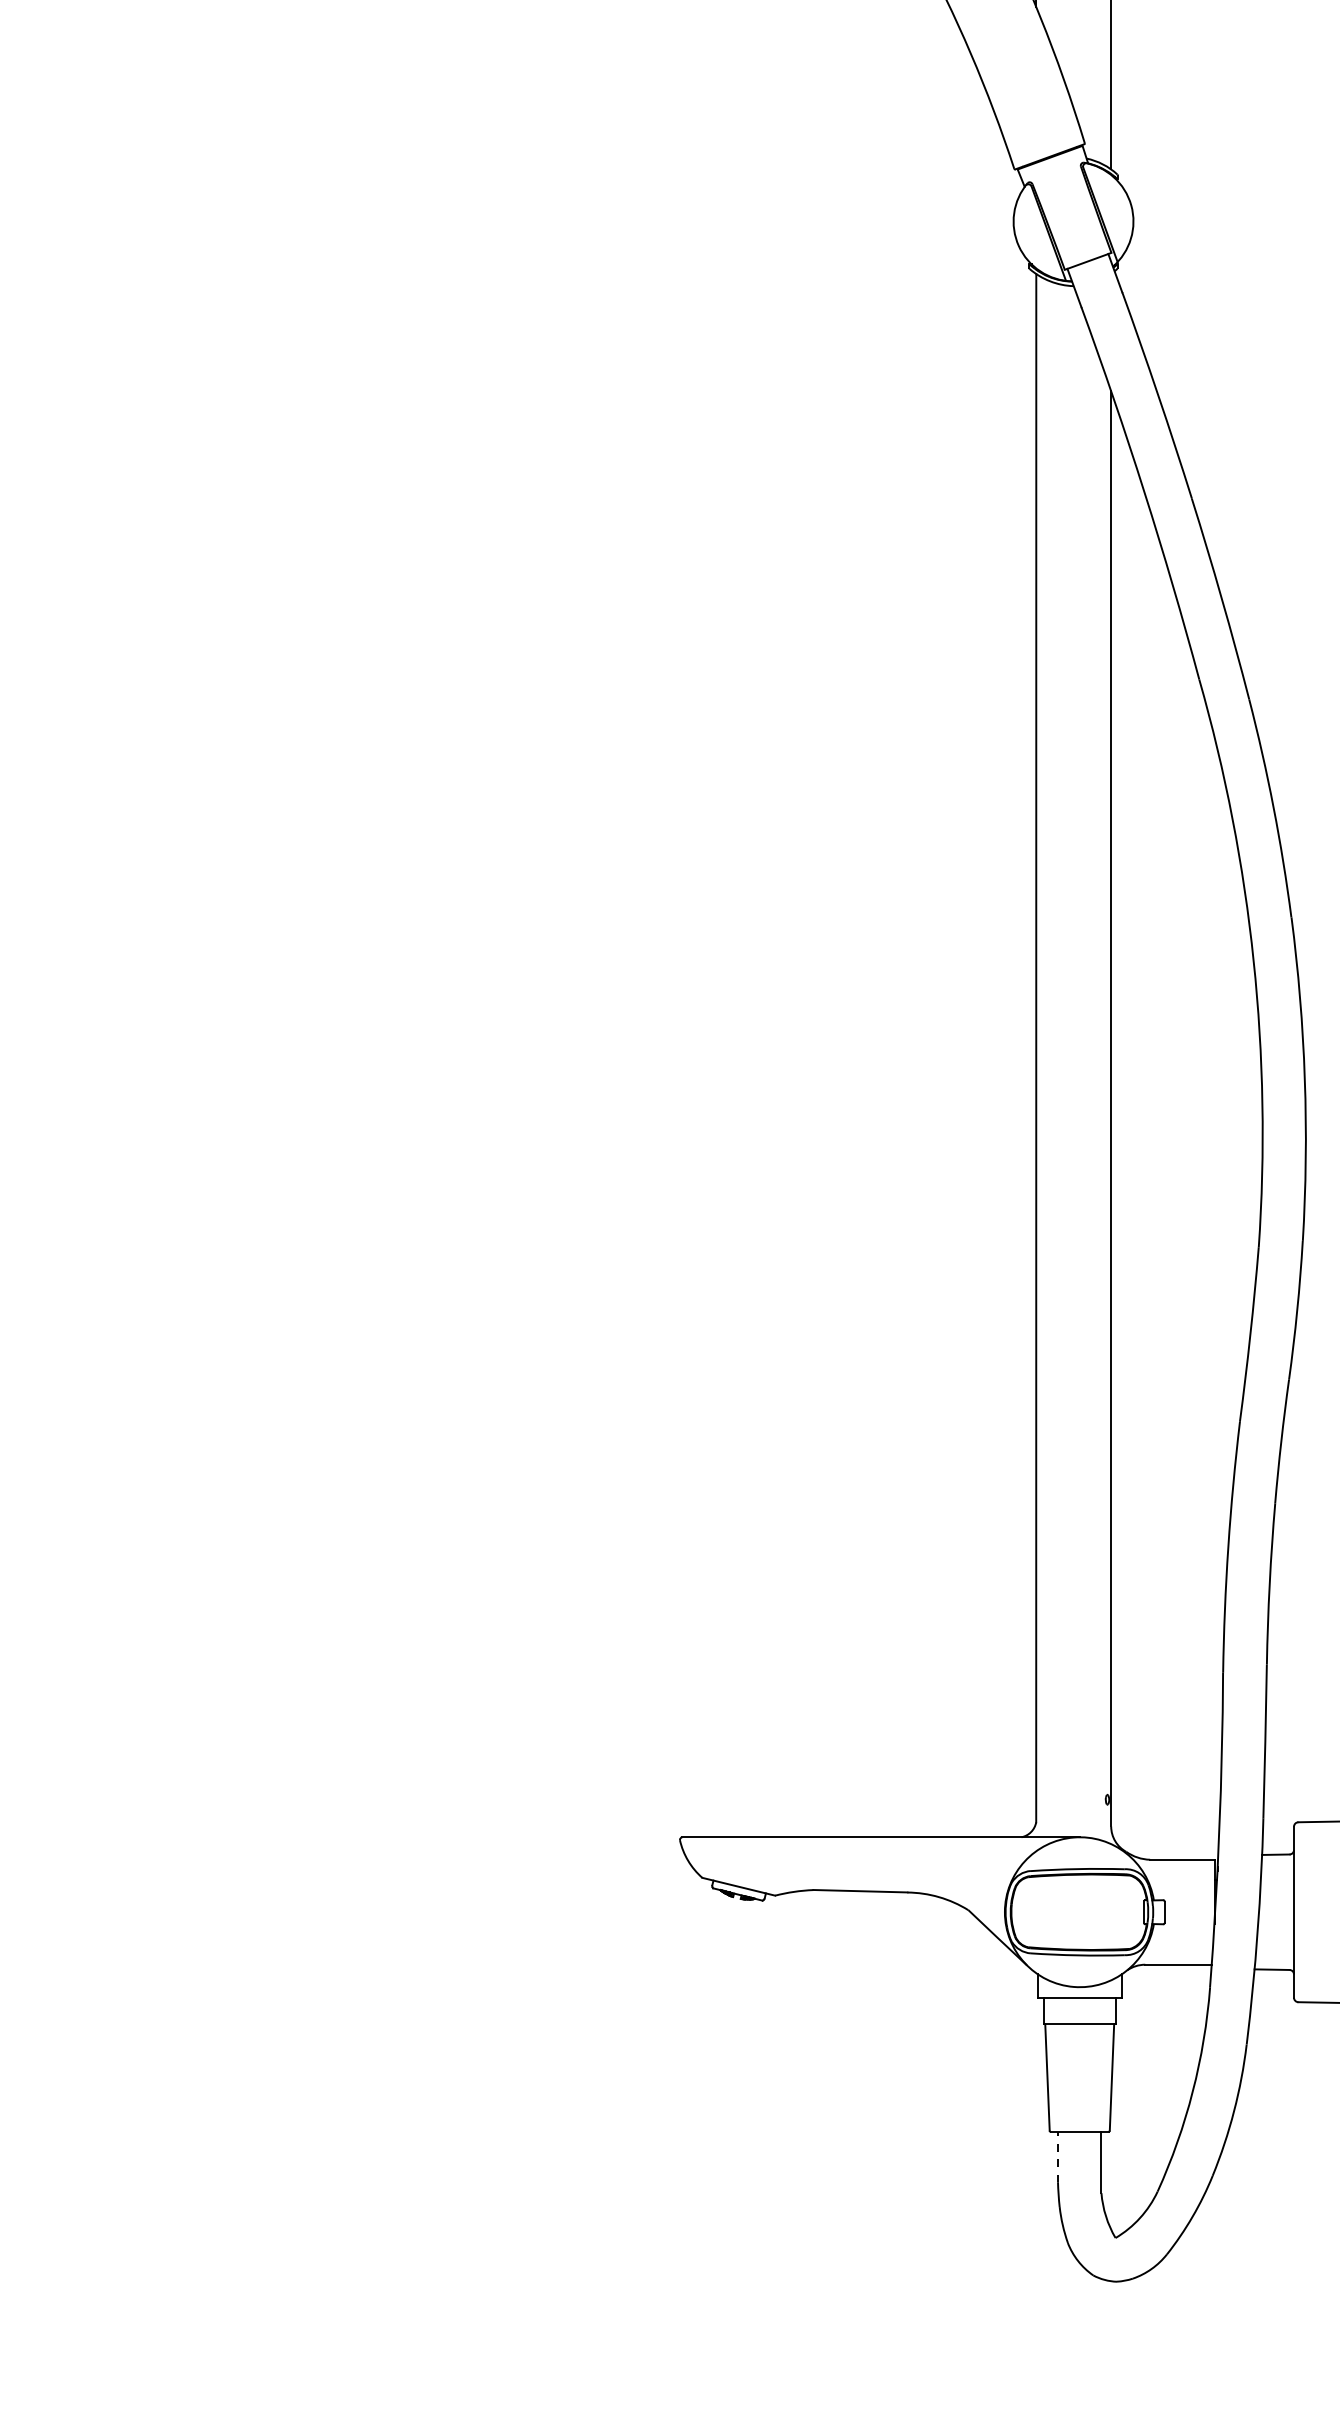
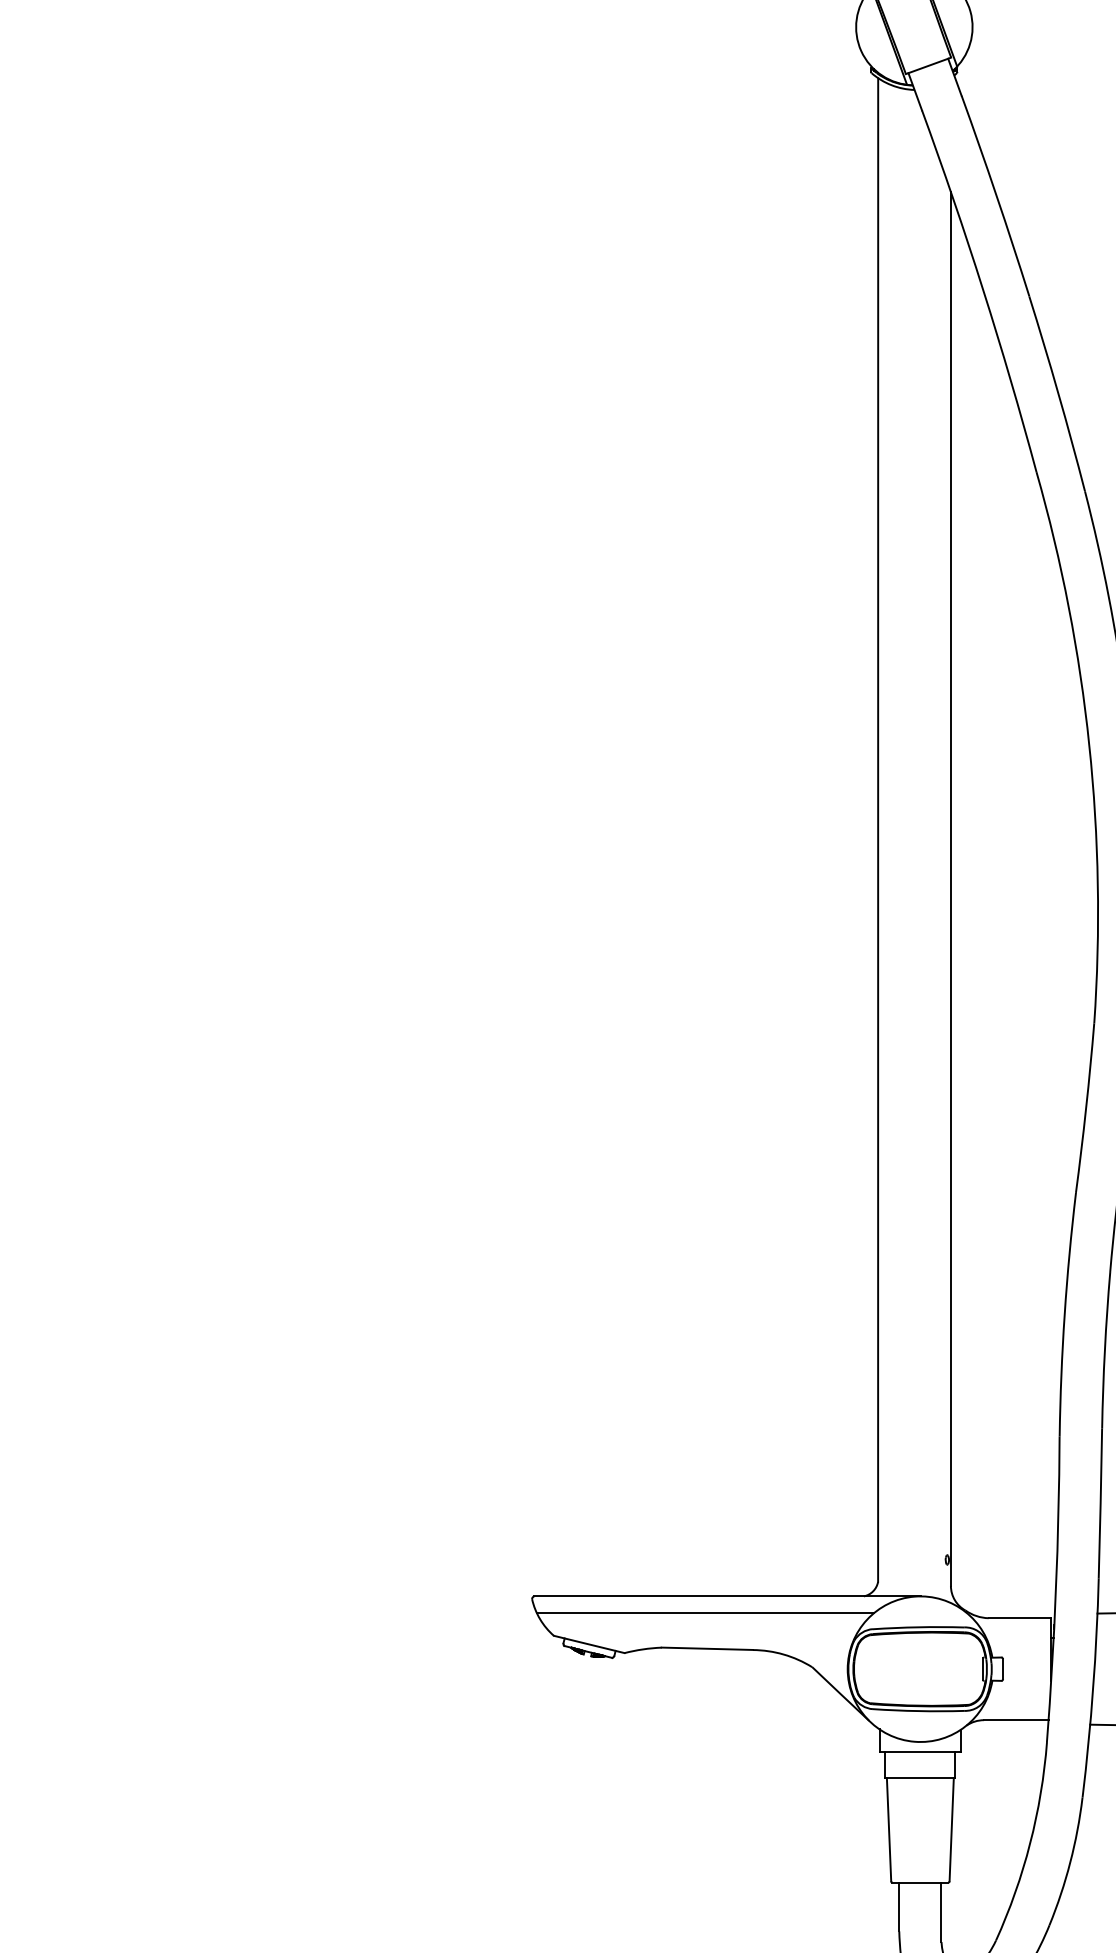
line: (858, 1854) -> (705, 1613), added
line: (1058, 2156) -> (899, 1906), dashed -> solid

